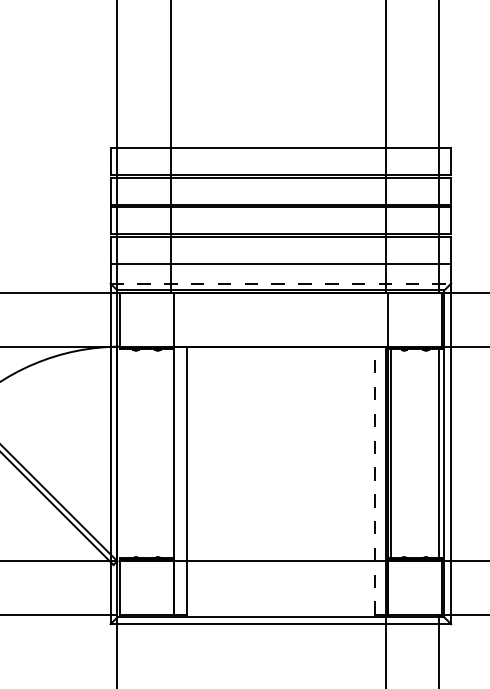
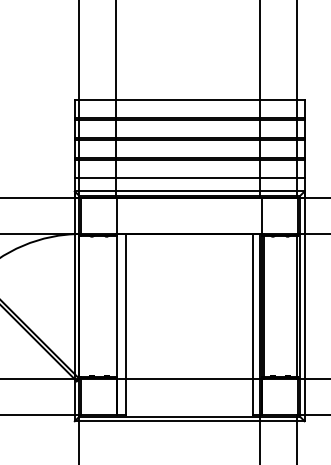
line: (280, 283) -> (189, 191), dashed -> solid
line: (375, 479) -> (253, 323), dashed -> solid

